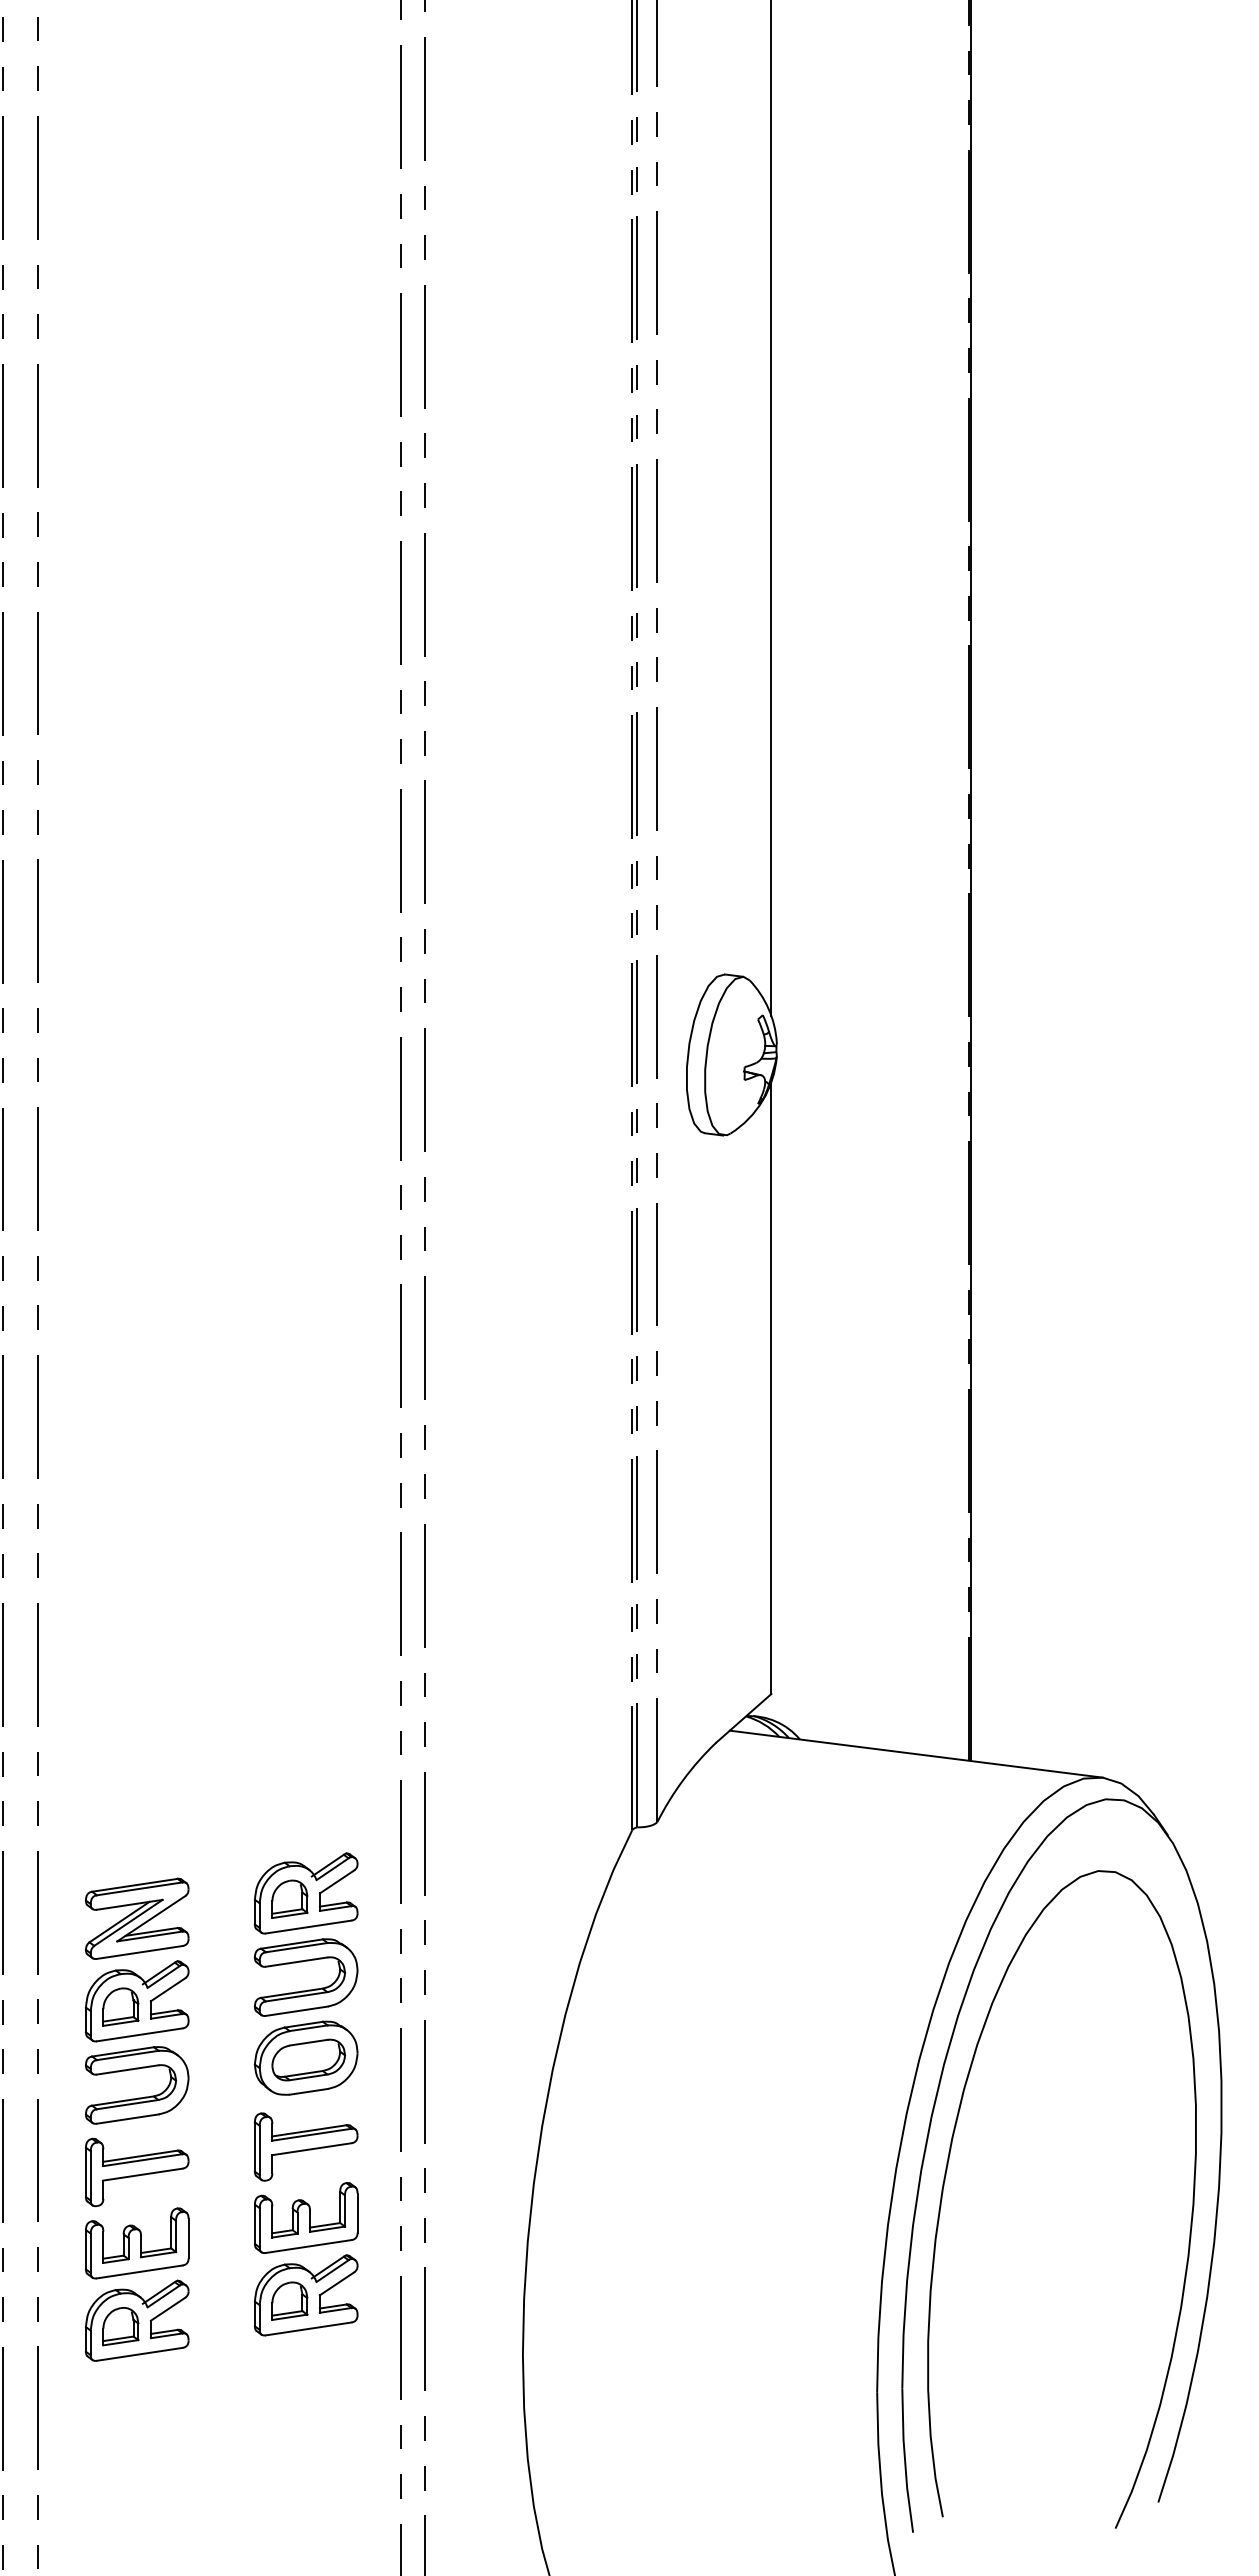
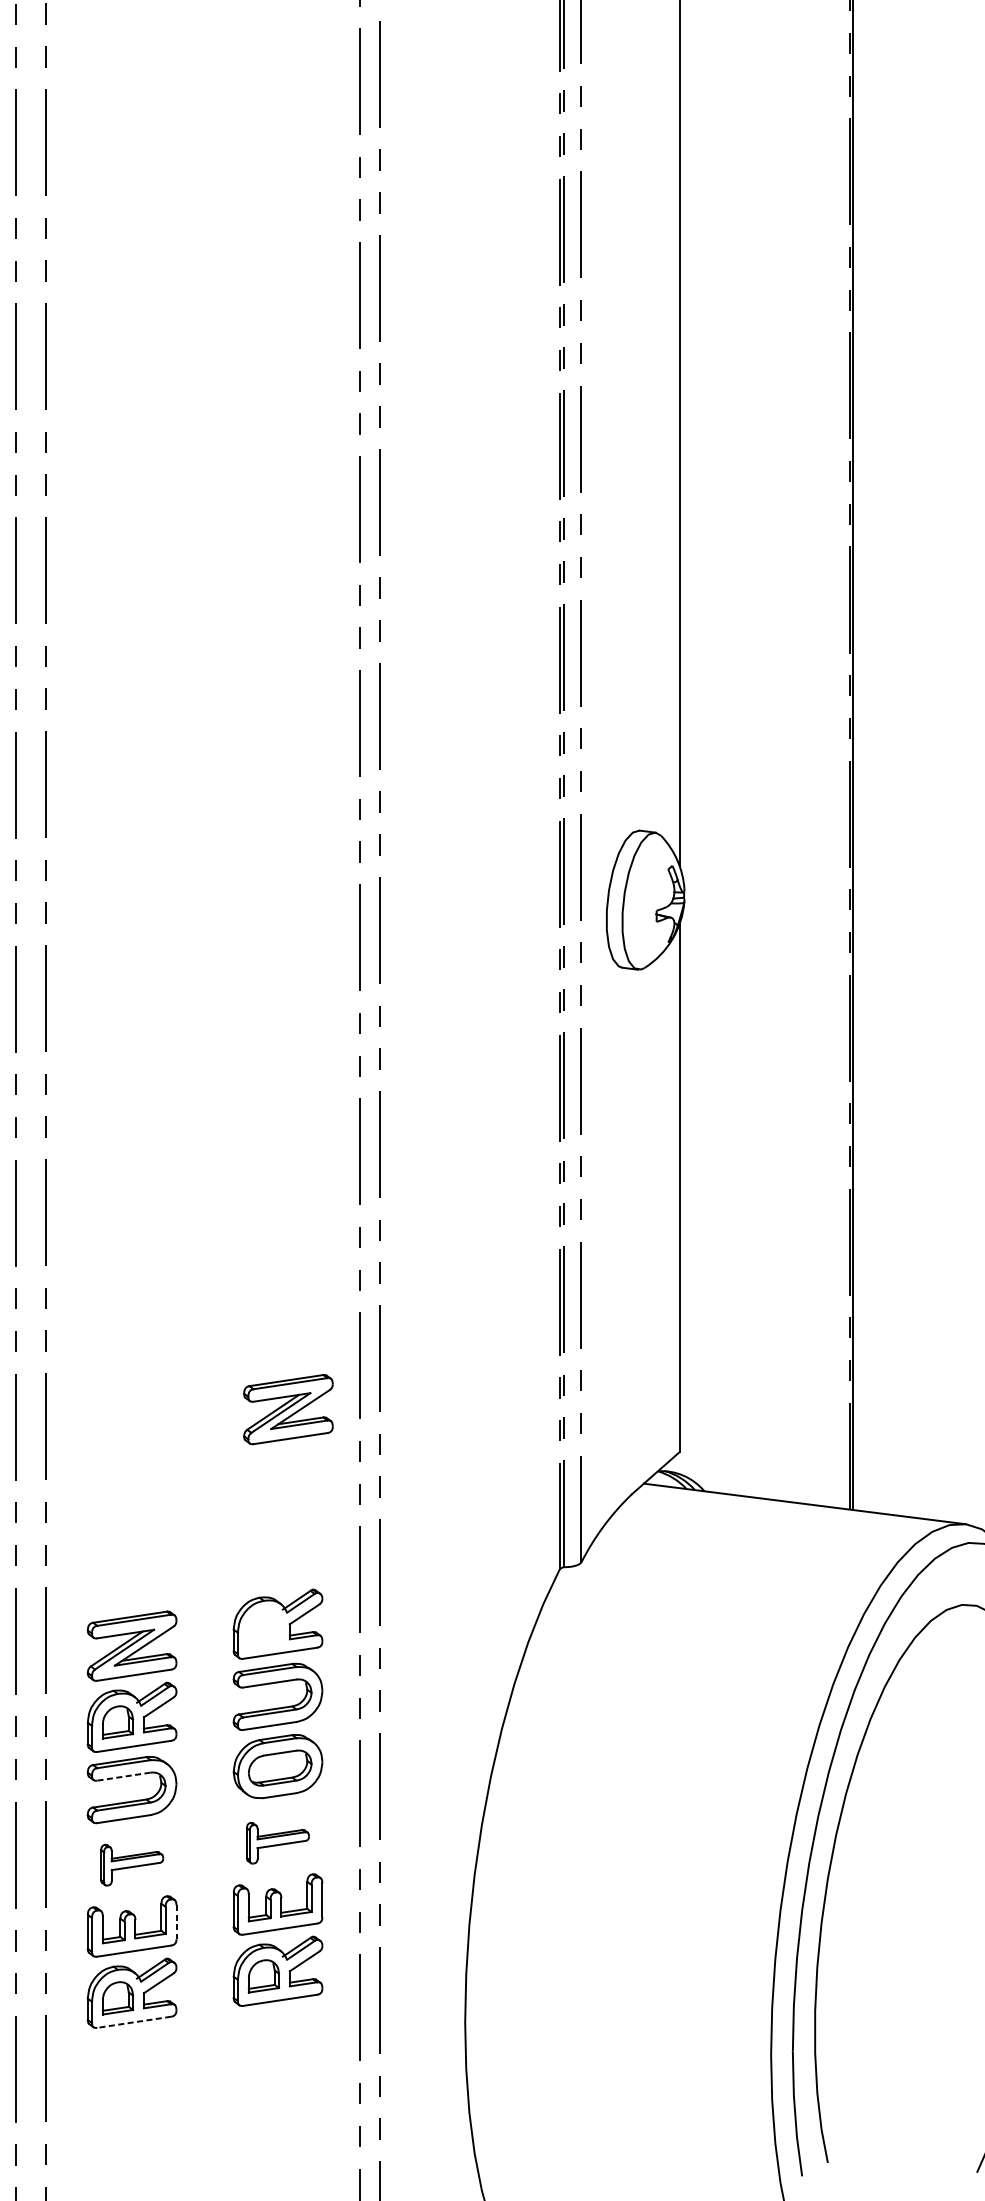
part: (317, 1644) -> (287, 1409), added
part: (289, 1898) -> (263, 1628), removed
line: (127, 2070) -> (123, 1777), solid -> dashed
part: (305, 2146) -> (277, 1842), size x0.7
part: (137, 2172) -> (132, 1865), size x0.7
line: (188, 2238) -> (176, 1922), solid -> dashed
line: (139, 2354) -> (134, 2022), solid -> dashed

